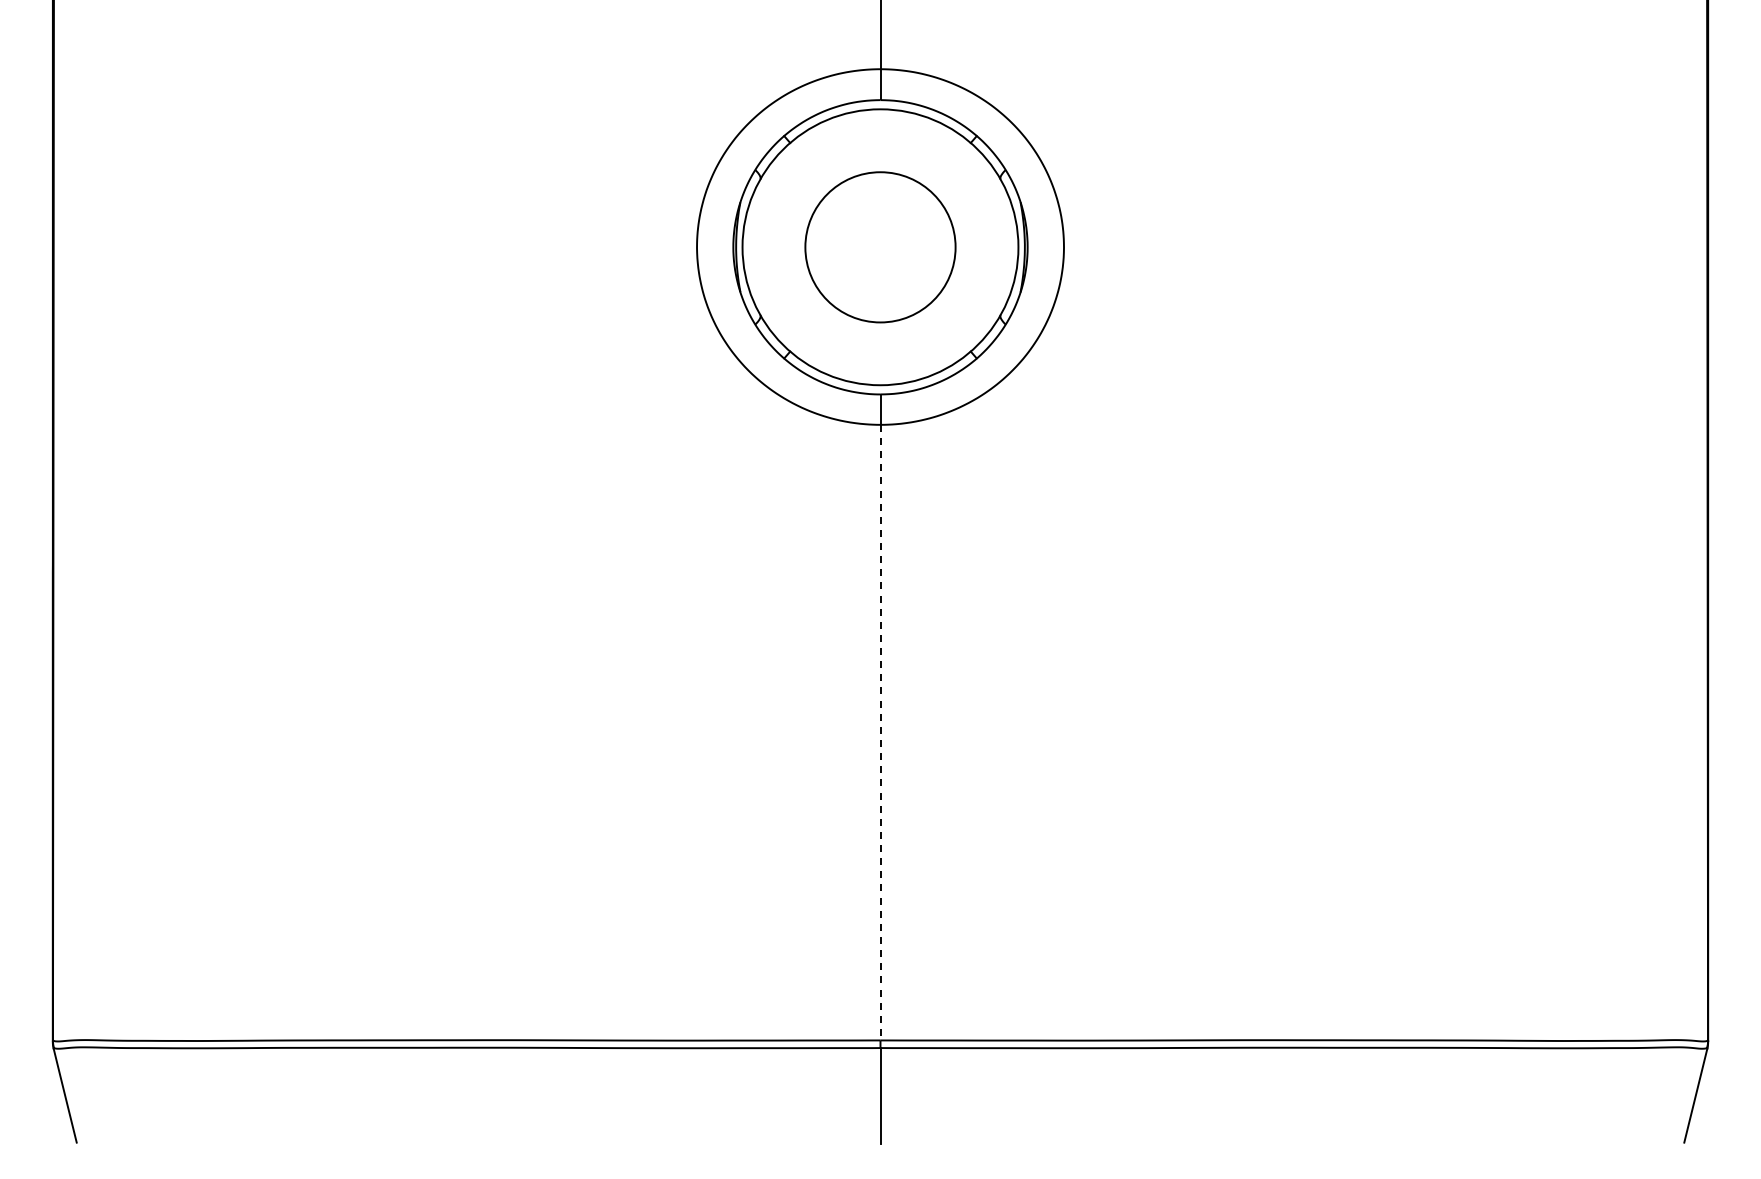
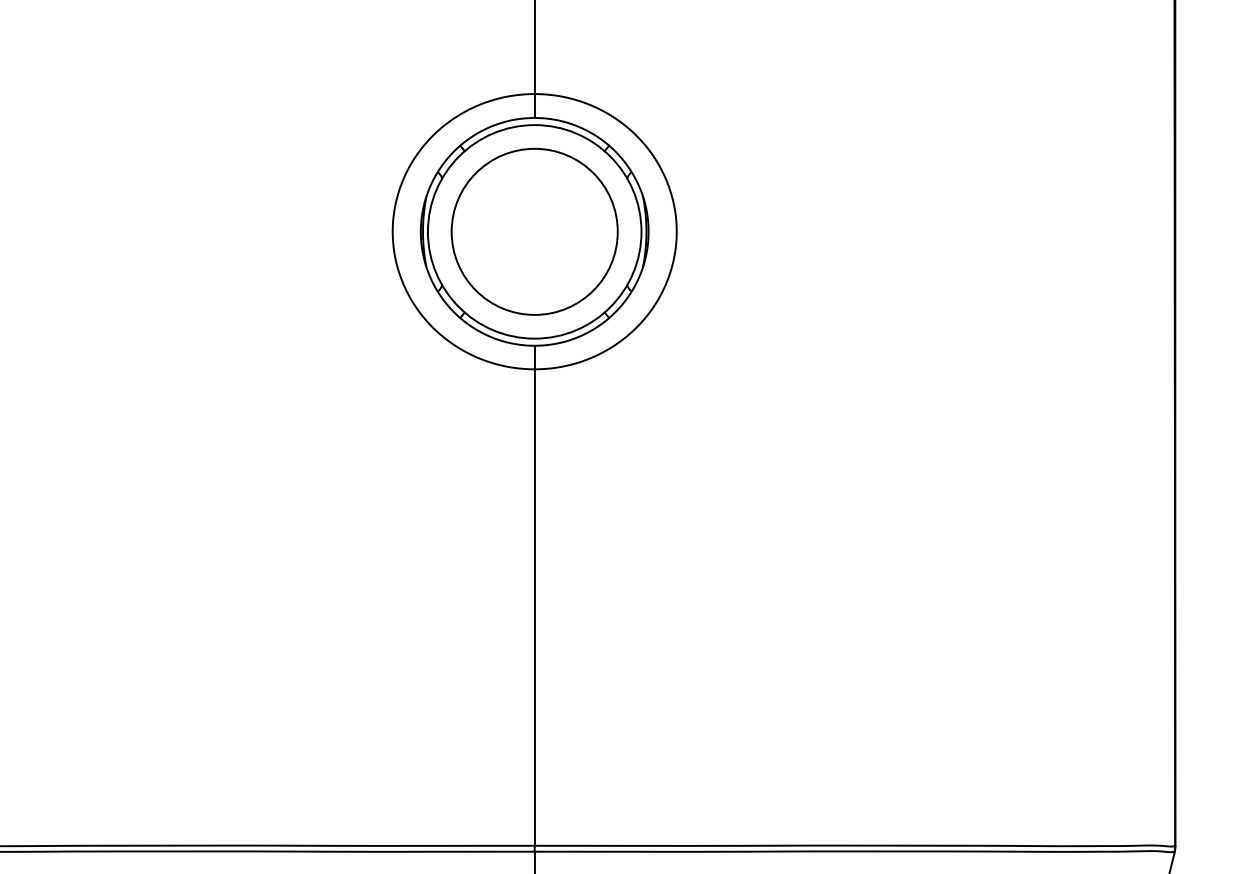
circle: (880, 247) -> (534, 232), size x1.43
line: (880, 732) -> (534, 607), dashed -> solid

